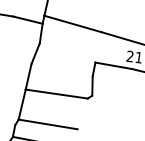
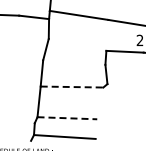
line: (57, 94) -> (72, 87), solid -> dashed
line: (48, 124) -> (67, 118), solid -> dashed

